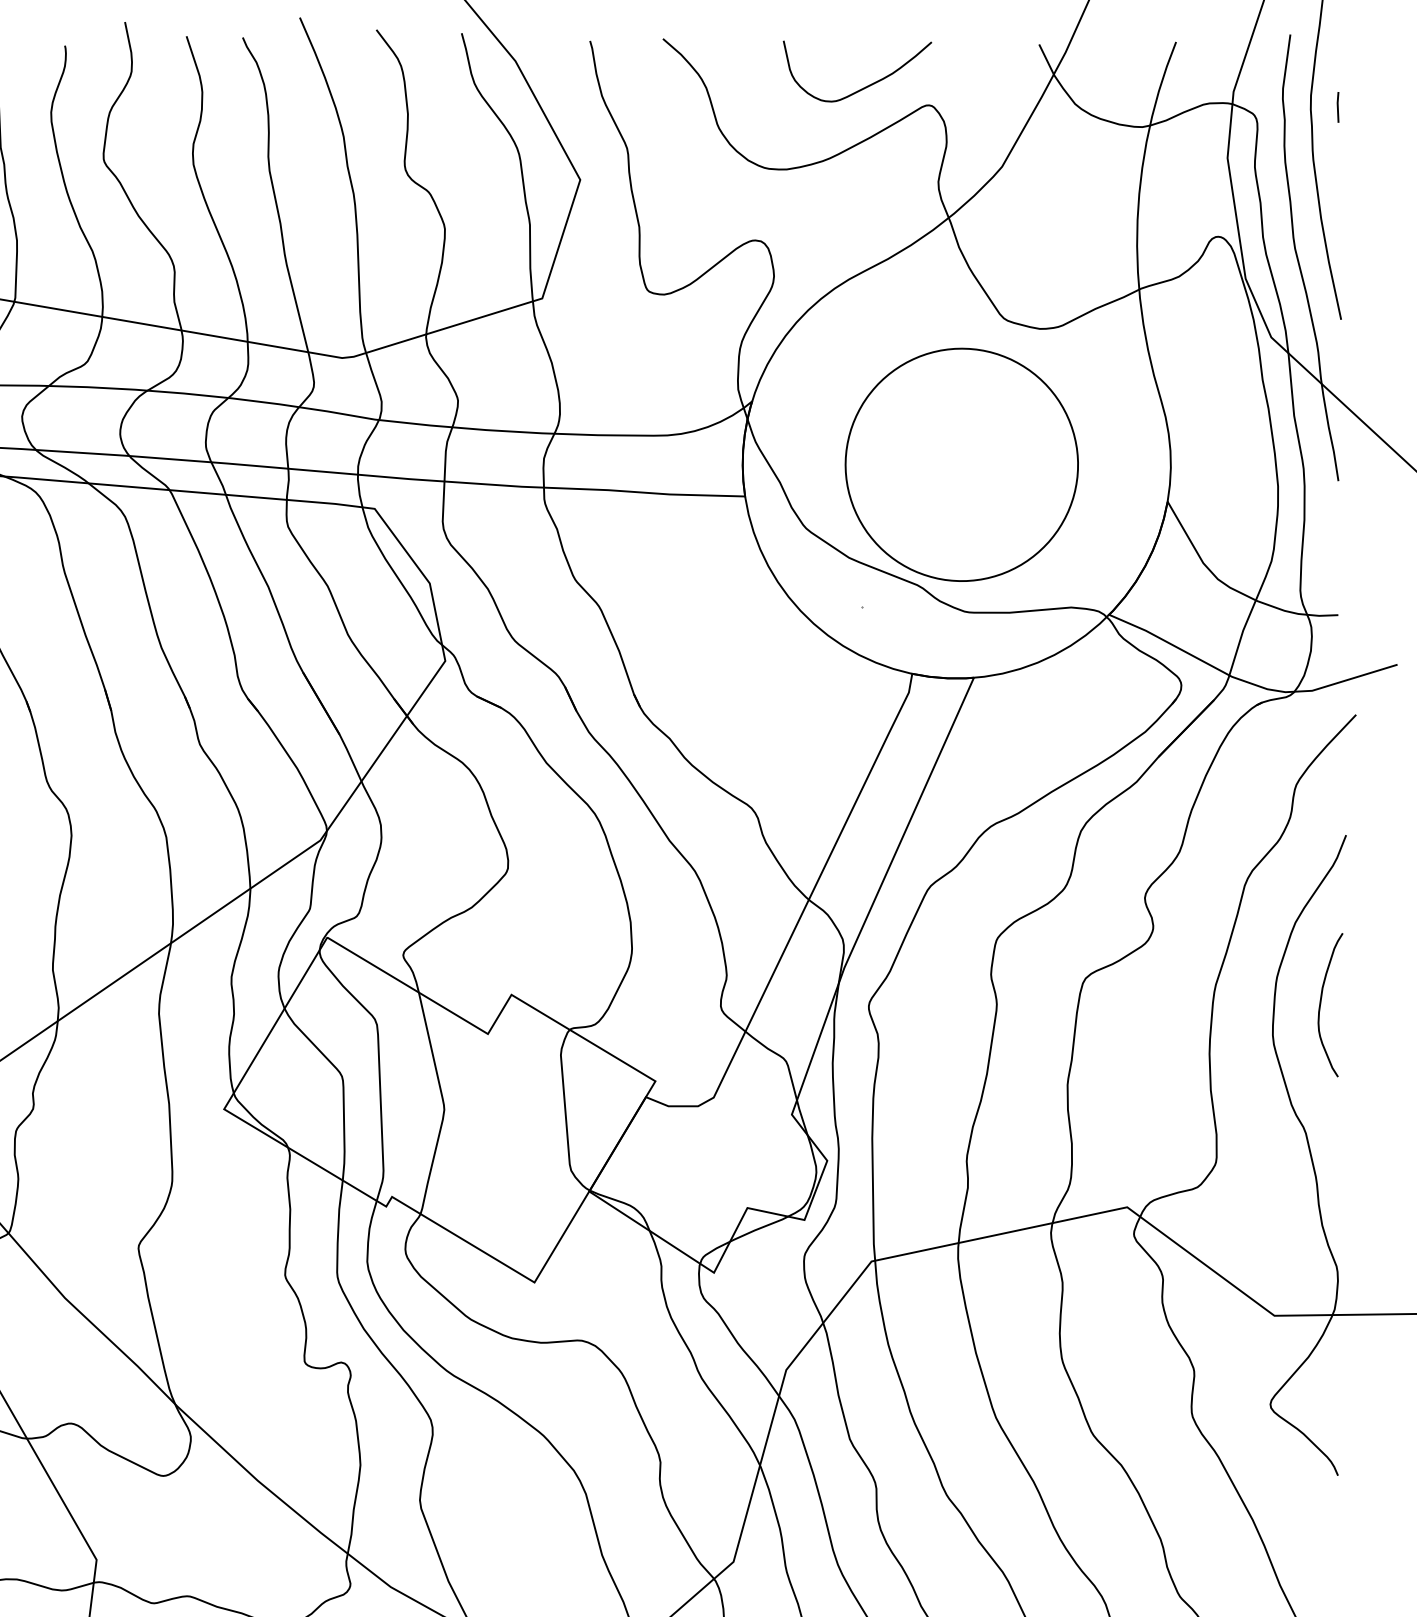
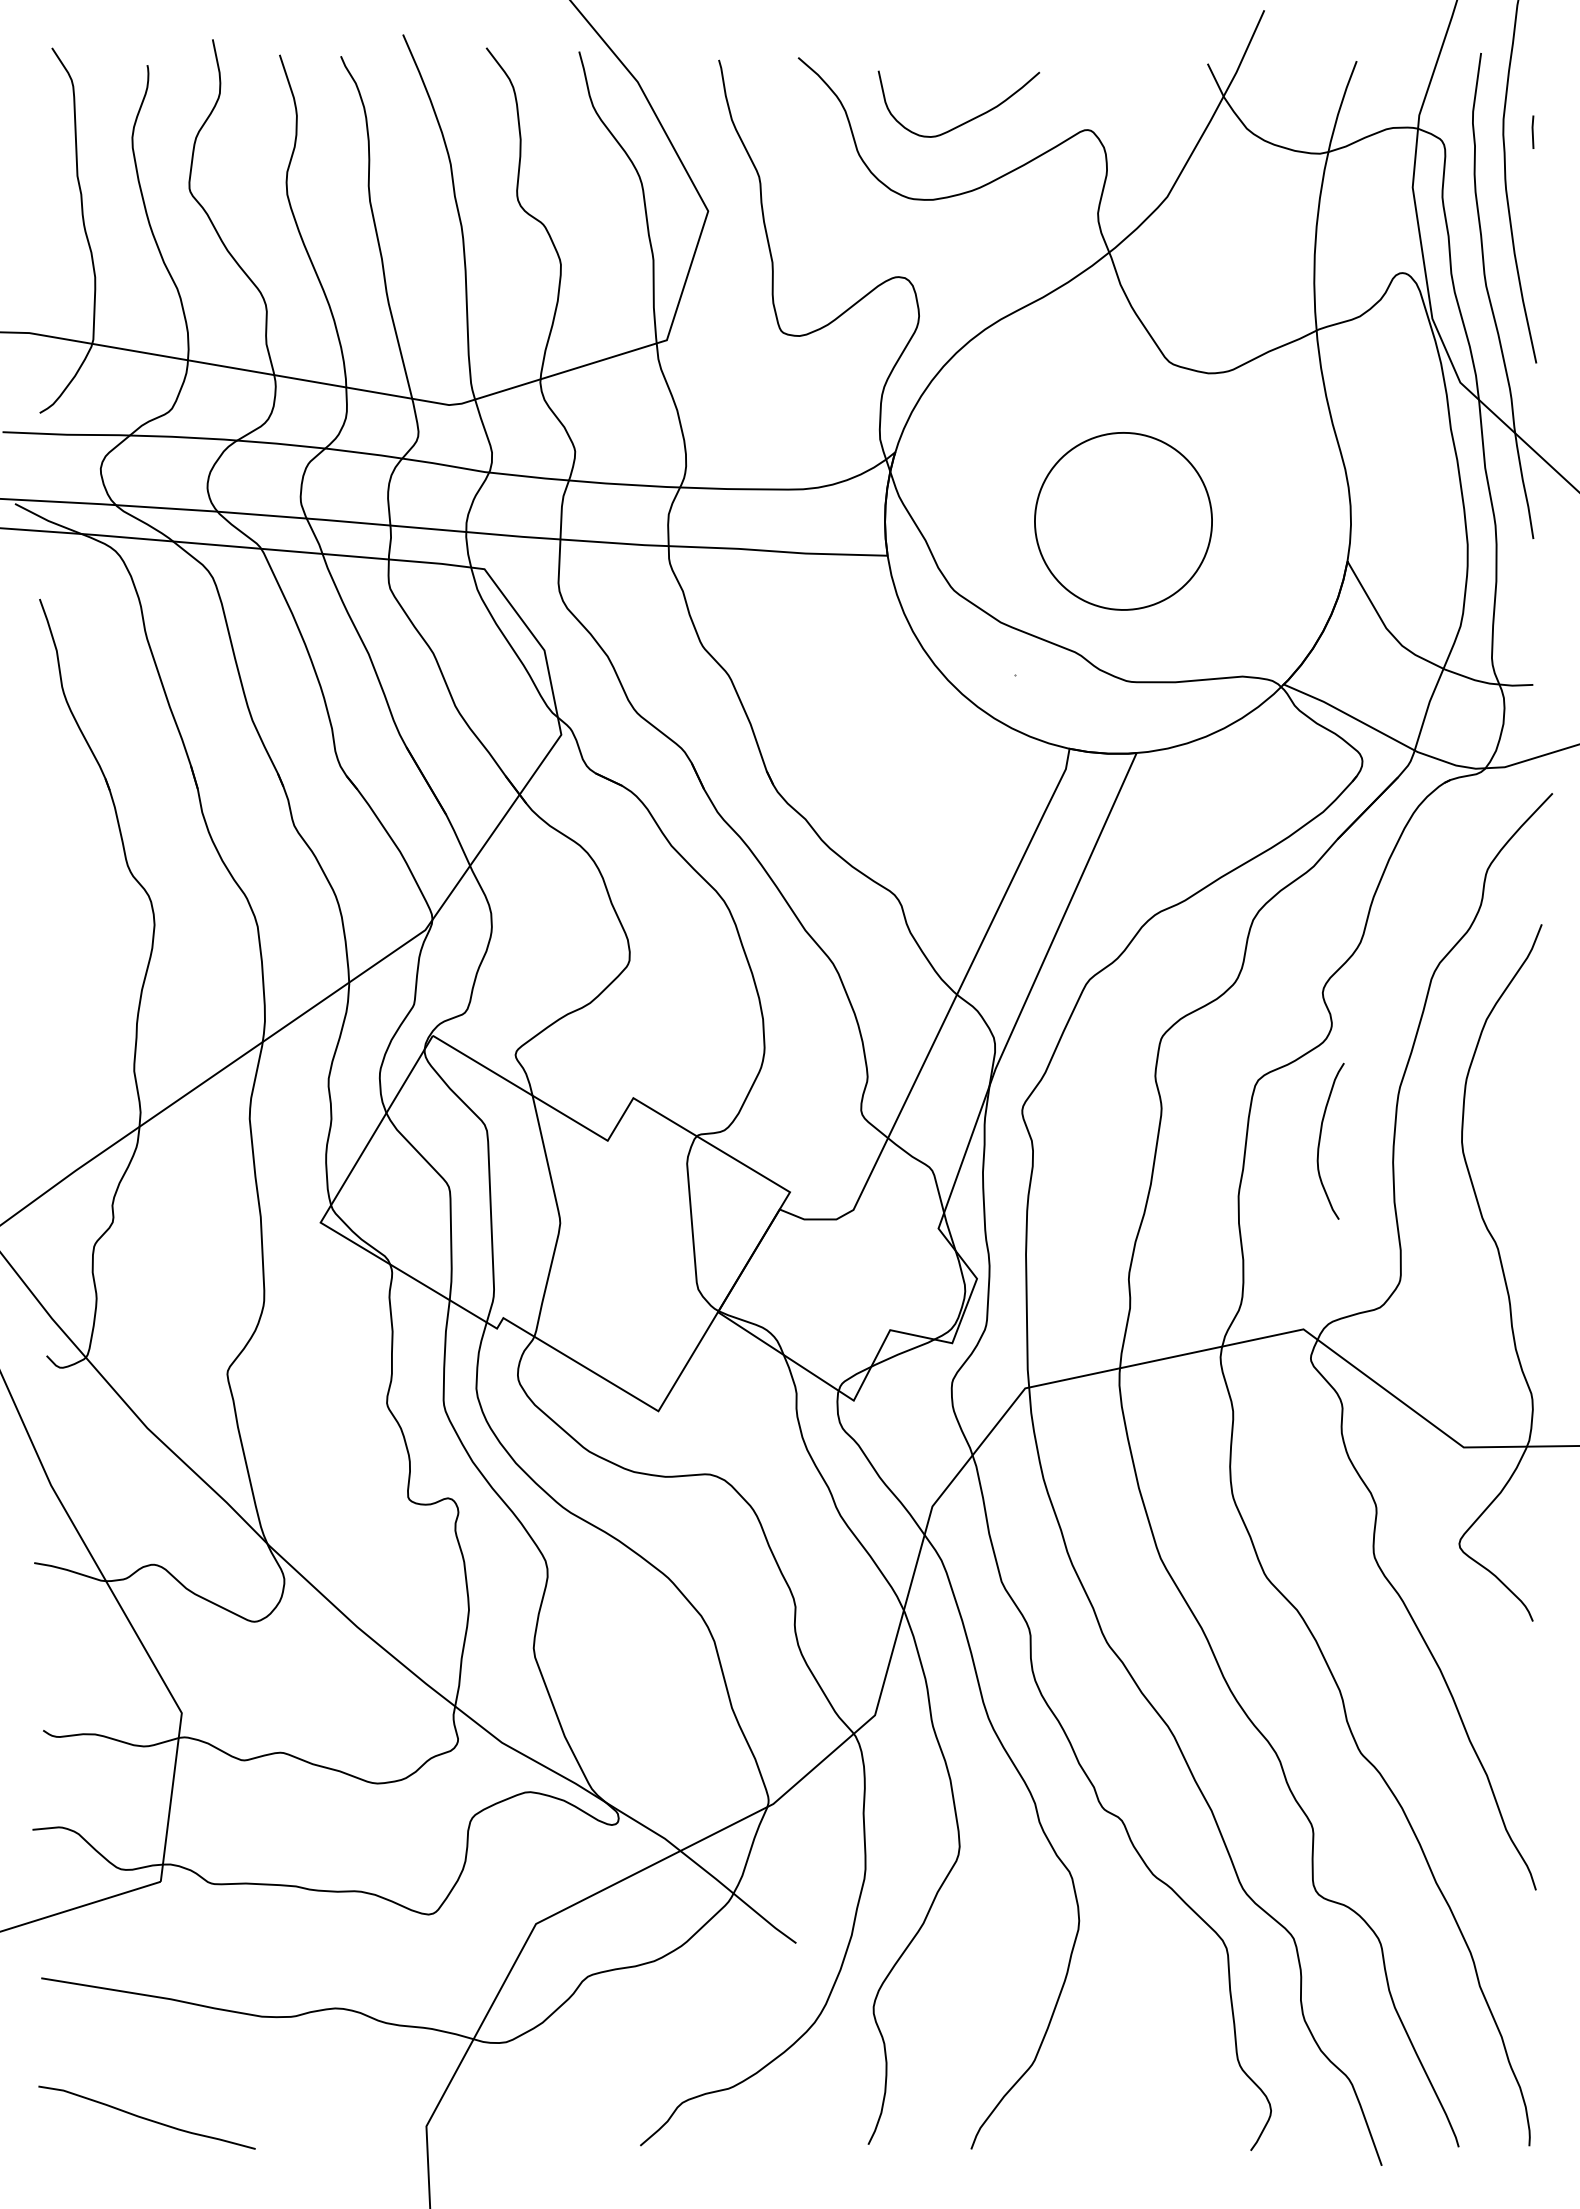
curve: (865, 86) -> (967, 120), moved
part: (961, 465) -> (1123, 521), size x0.7
curve: (1321, 1004) -> (1320, 1140), moved

